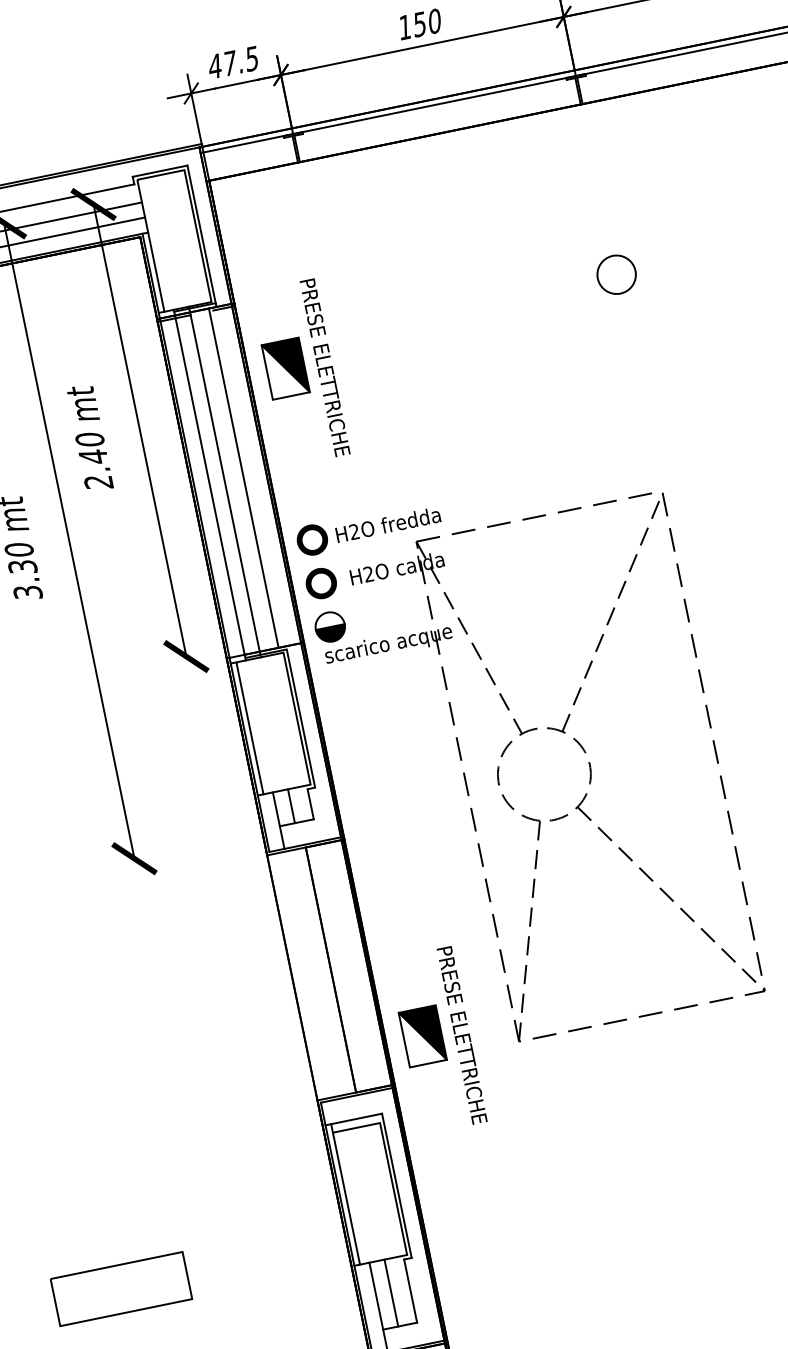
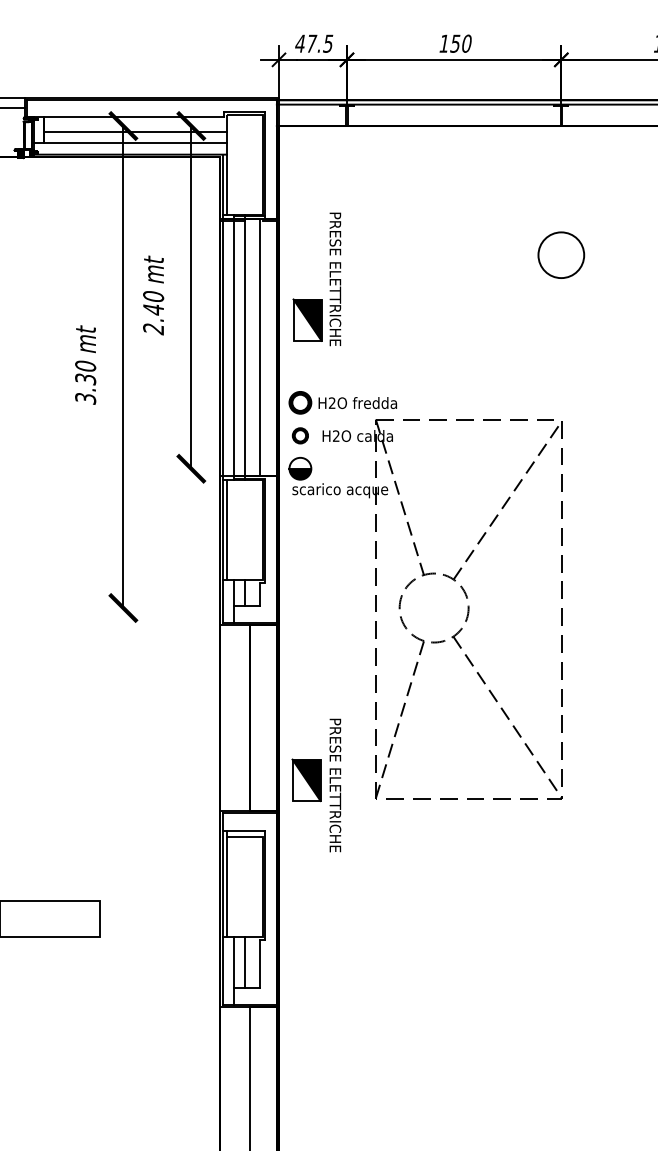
circle: (616, 273) -> (561, 254), size x1.6
part: (285, 367) -> (307, 319), moved
part: (321, 583) -> (300, 435), size x0.7

